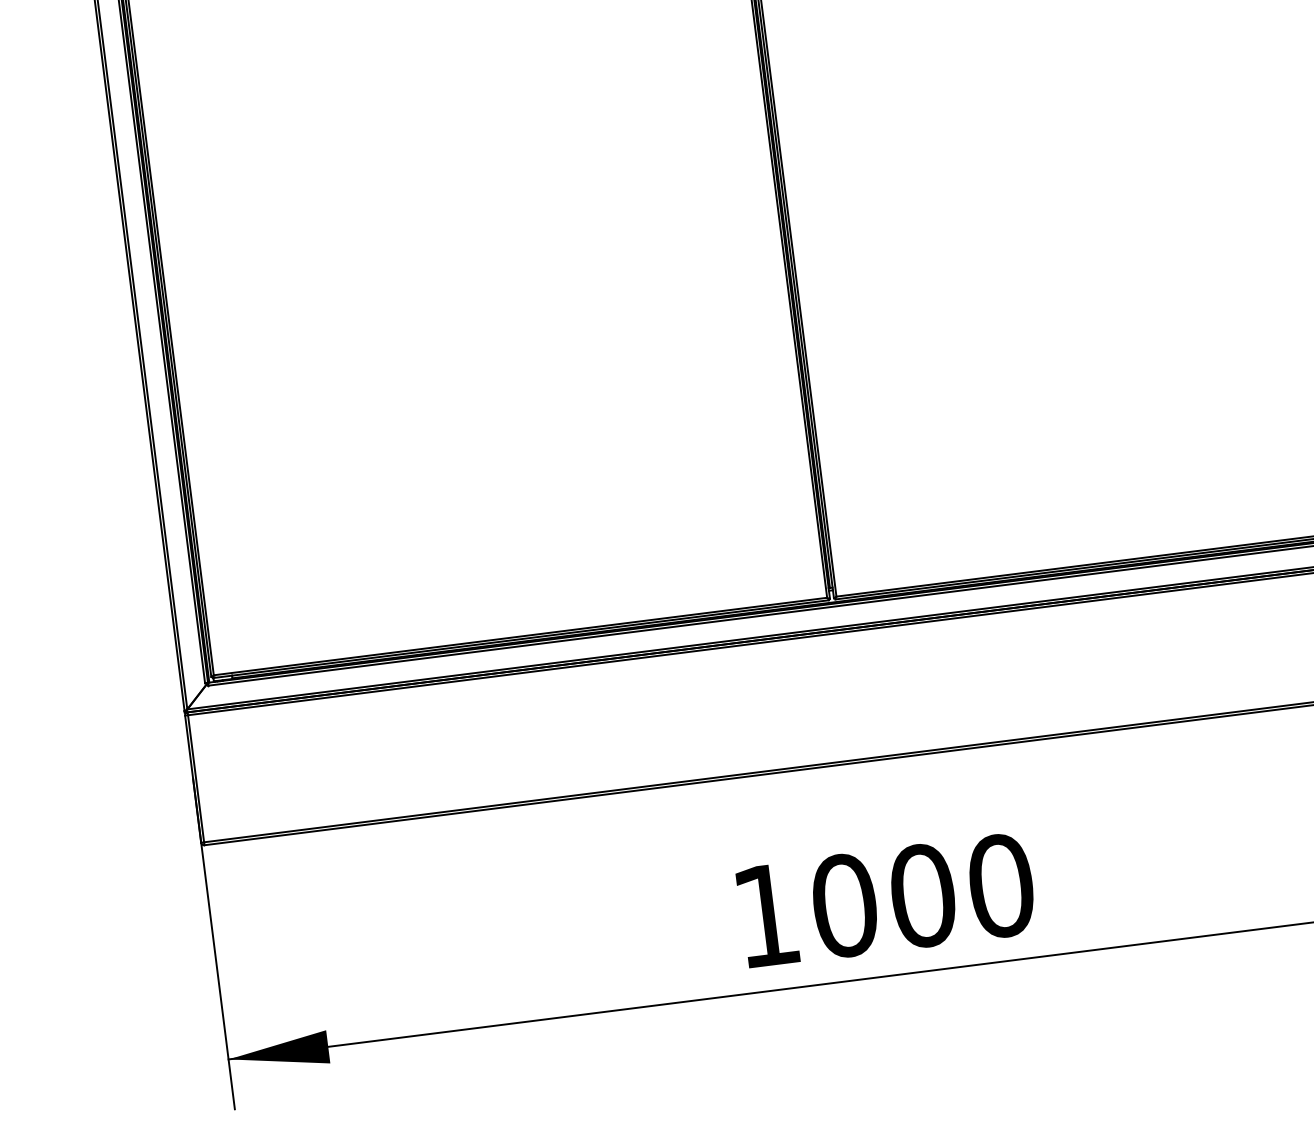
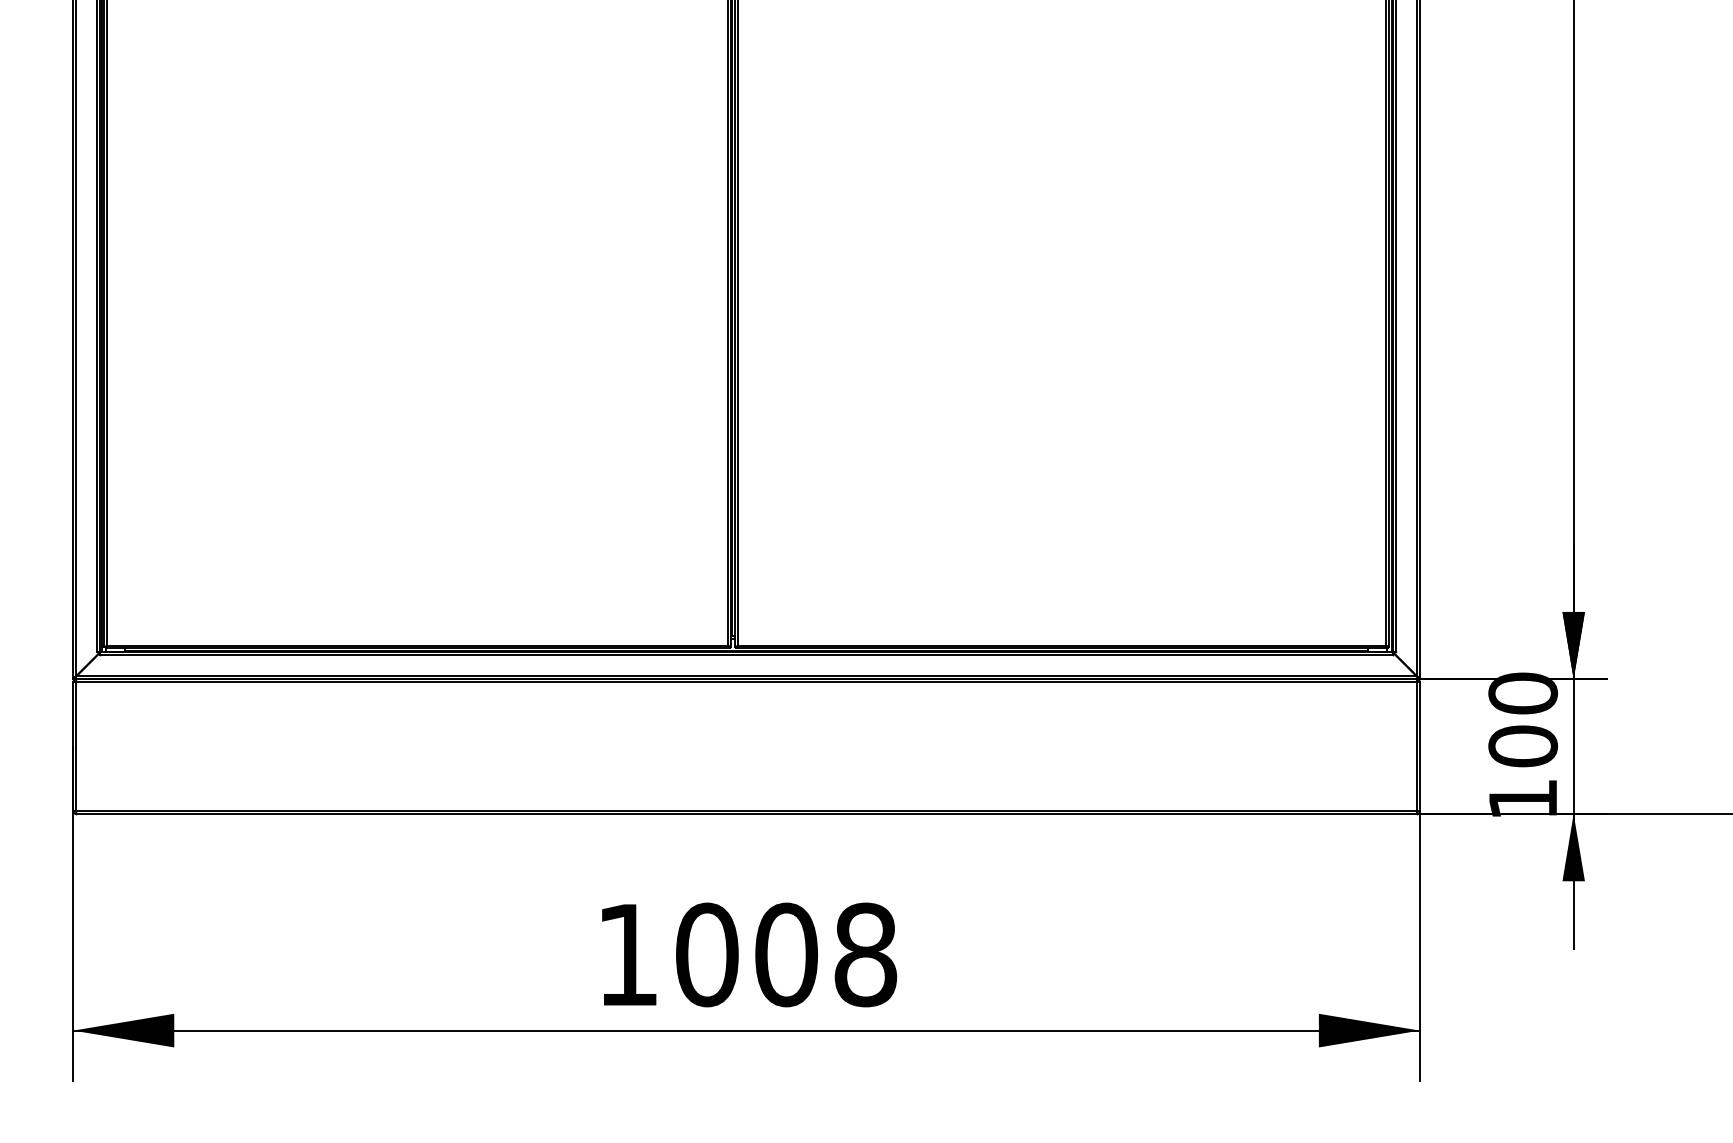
text: (1001, 886) -> (865, 955), 1000 -> 1008

